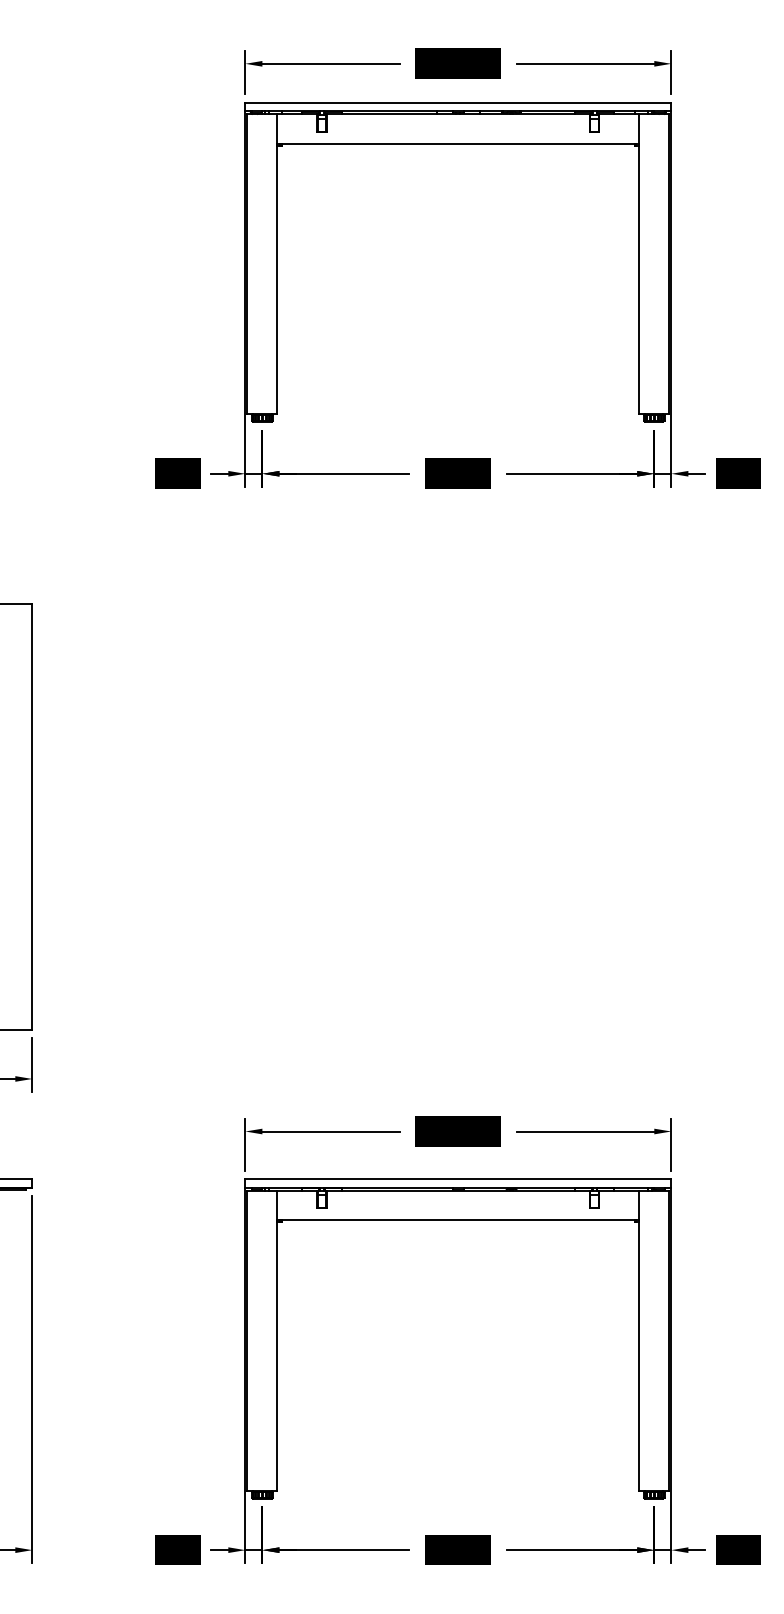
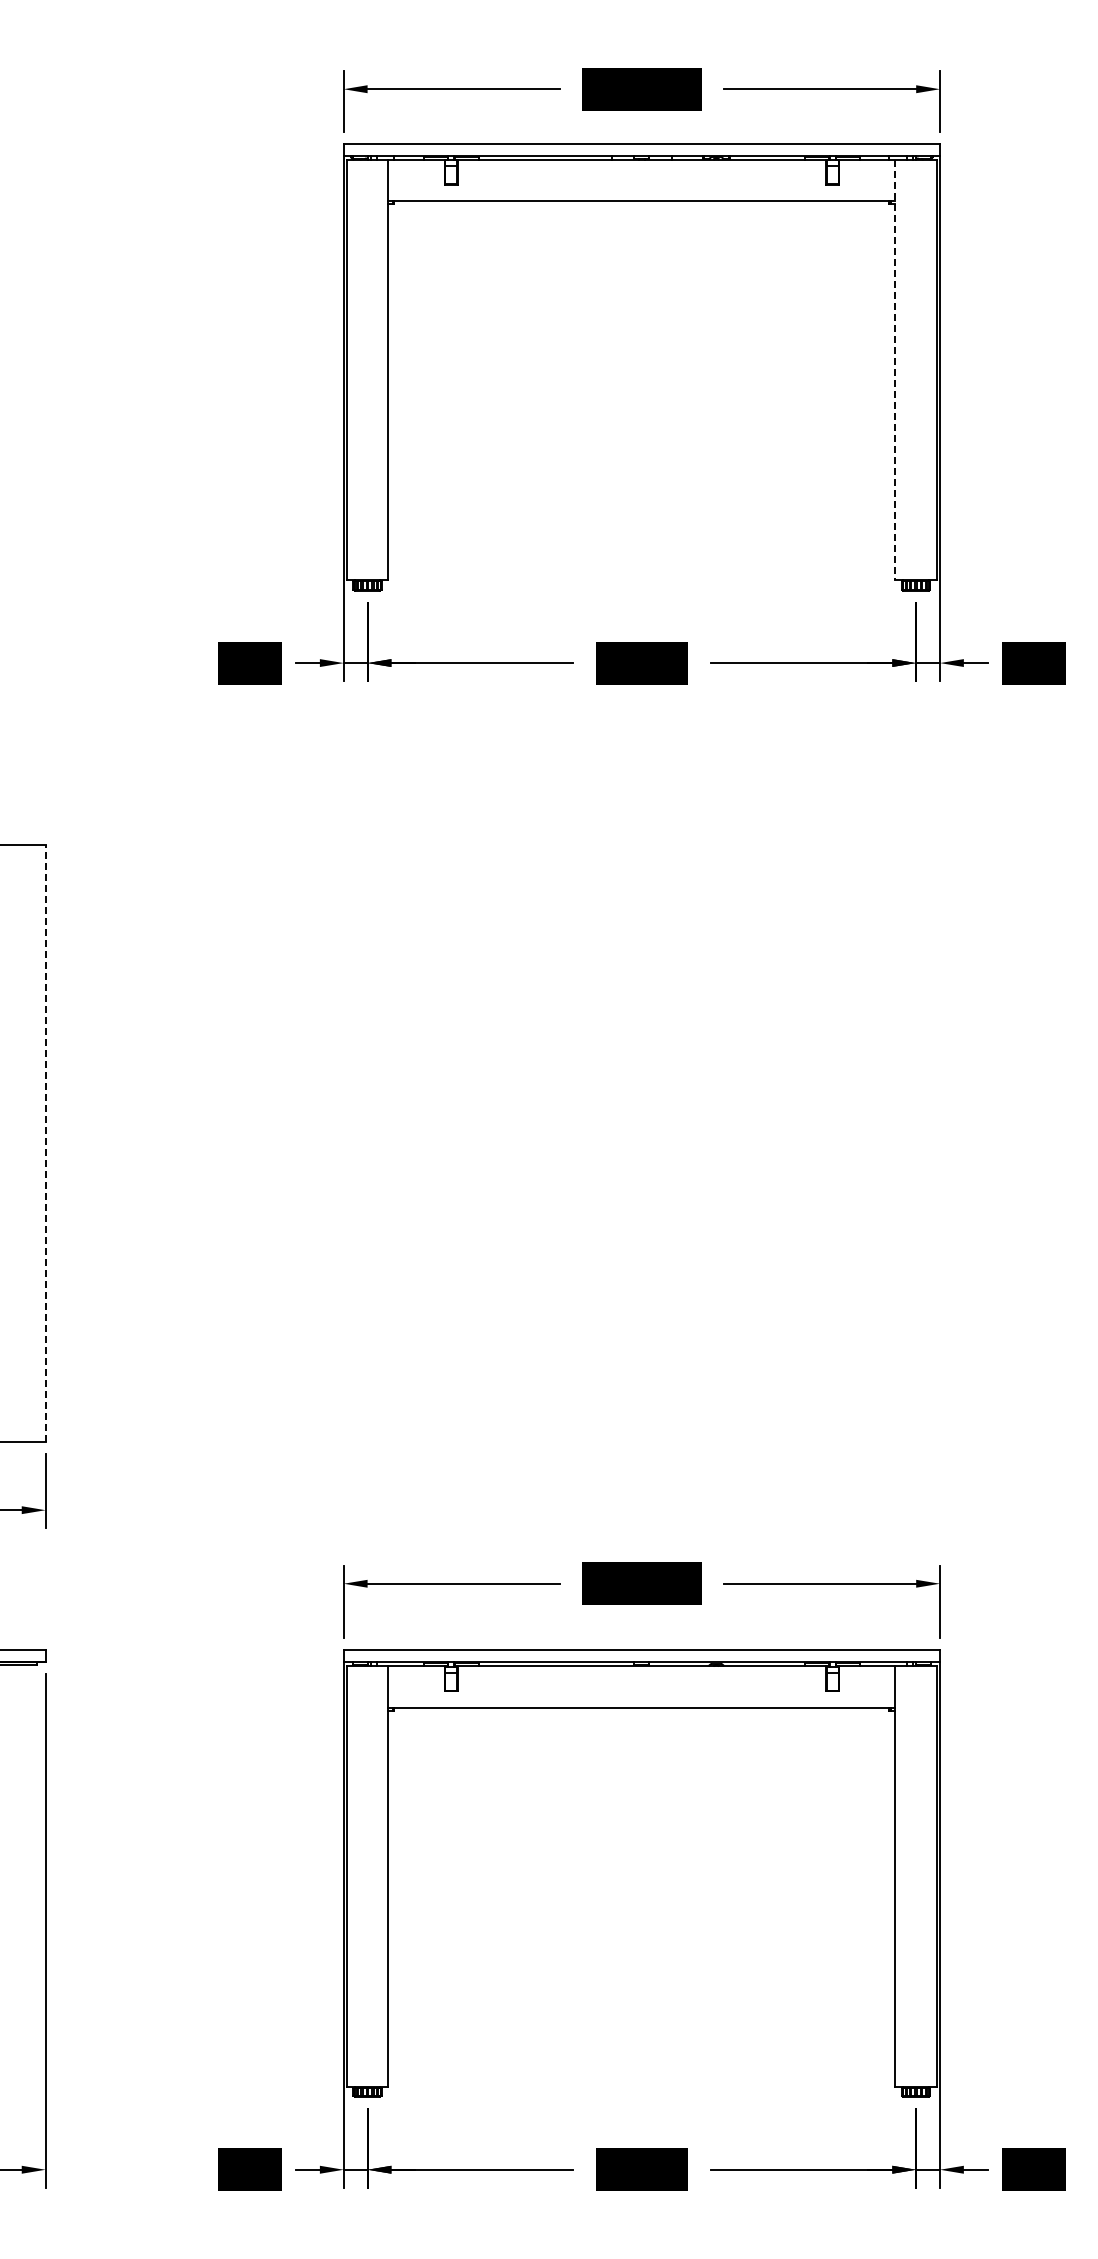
line: (639, 264) -> (895, 370), solid -> dashed
line: (32, 816) -> (45, 1142), solid -> dashed

